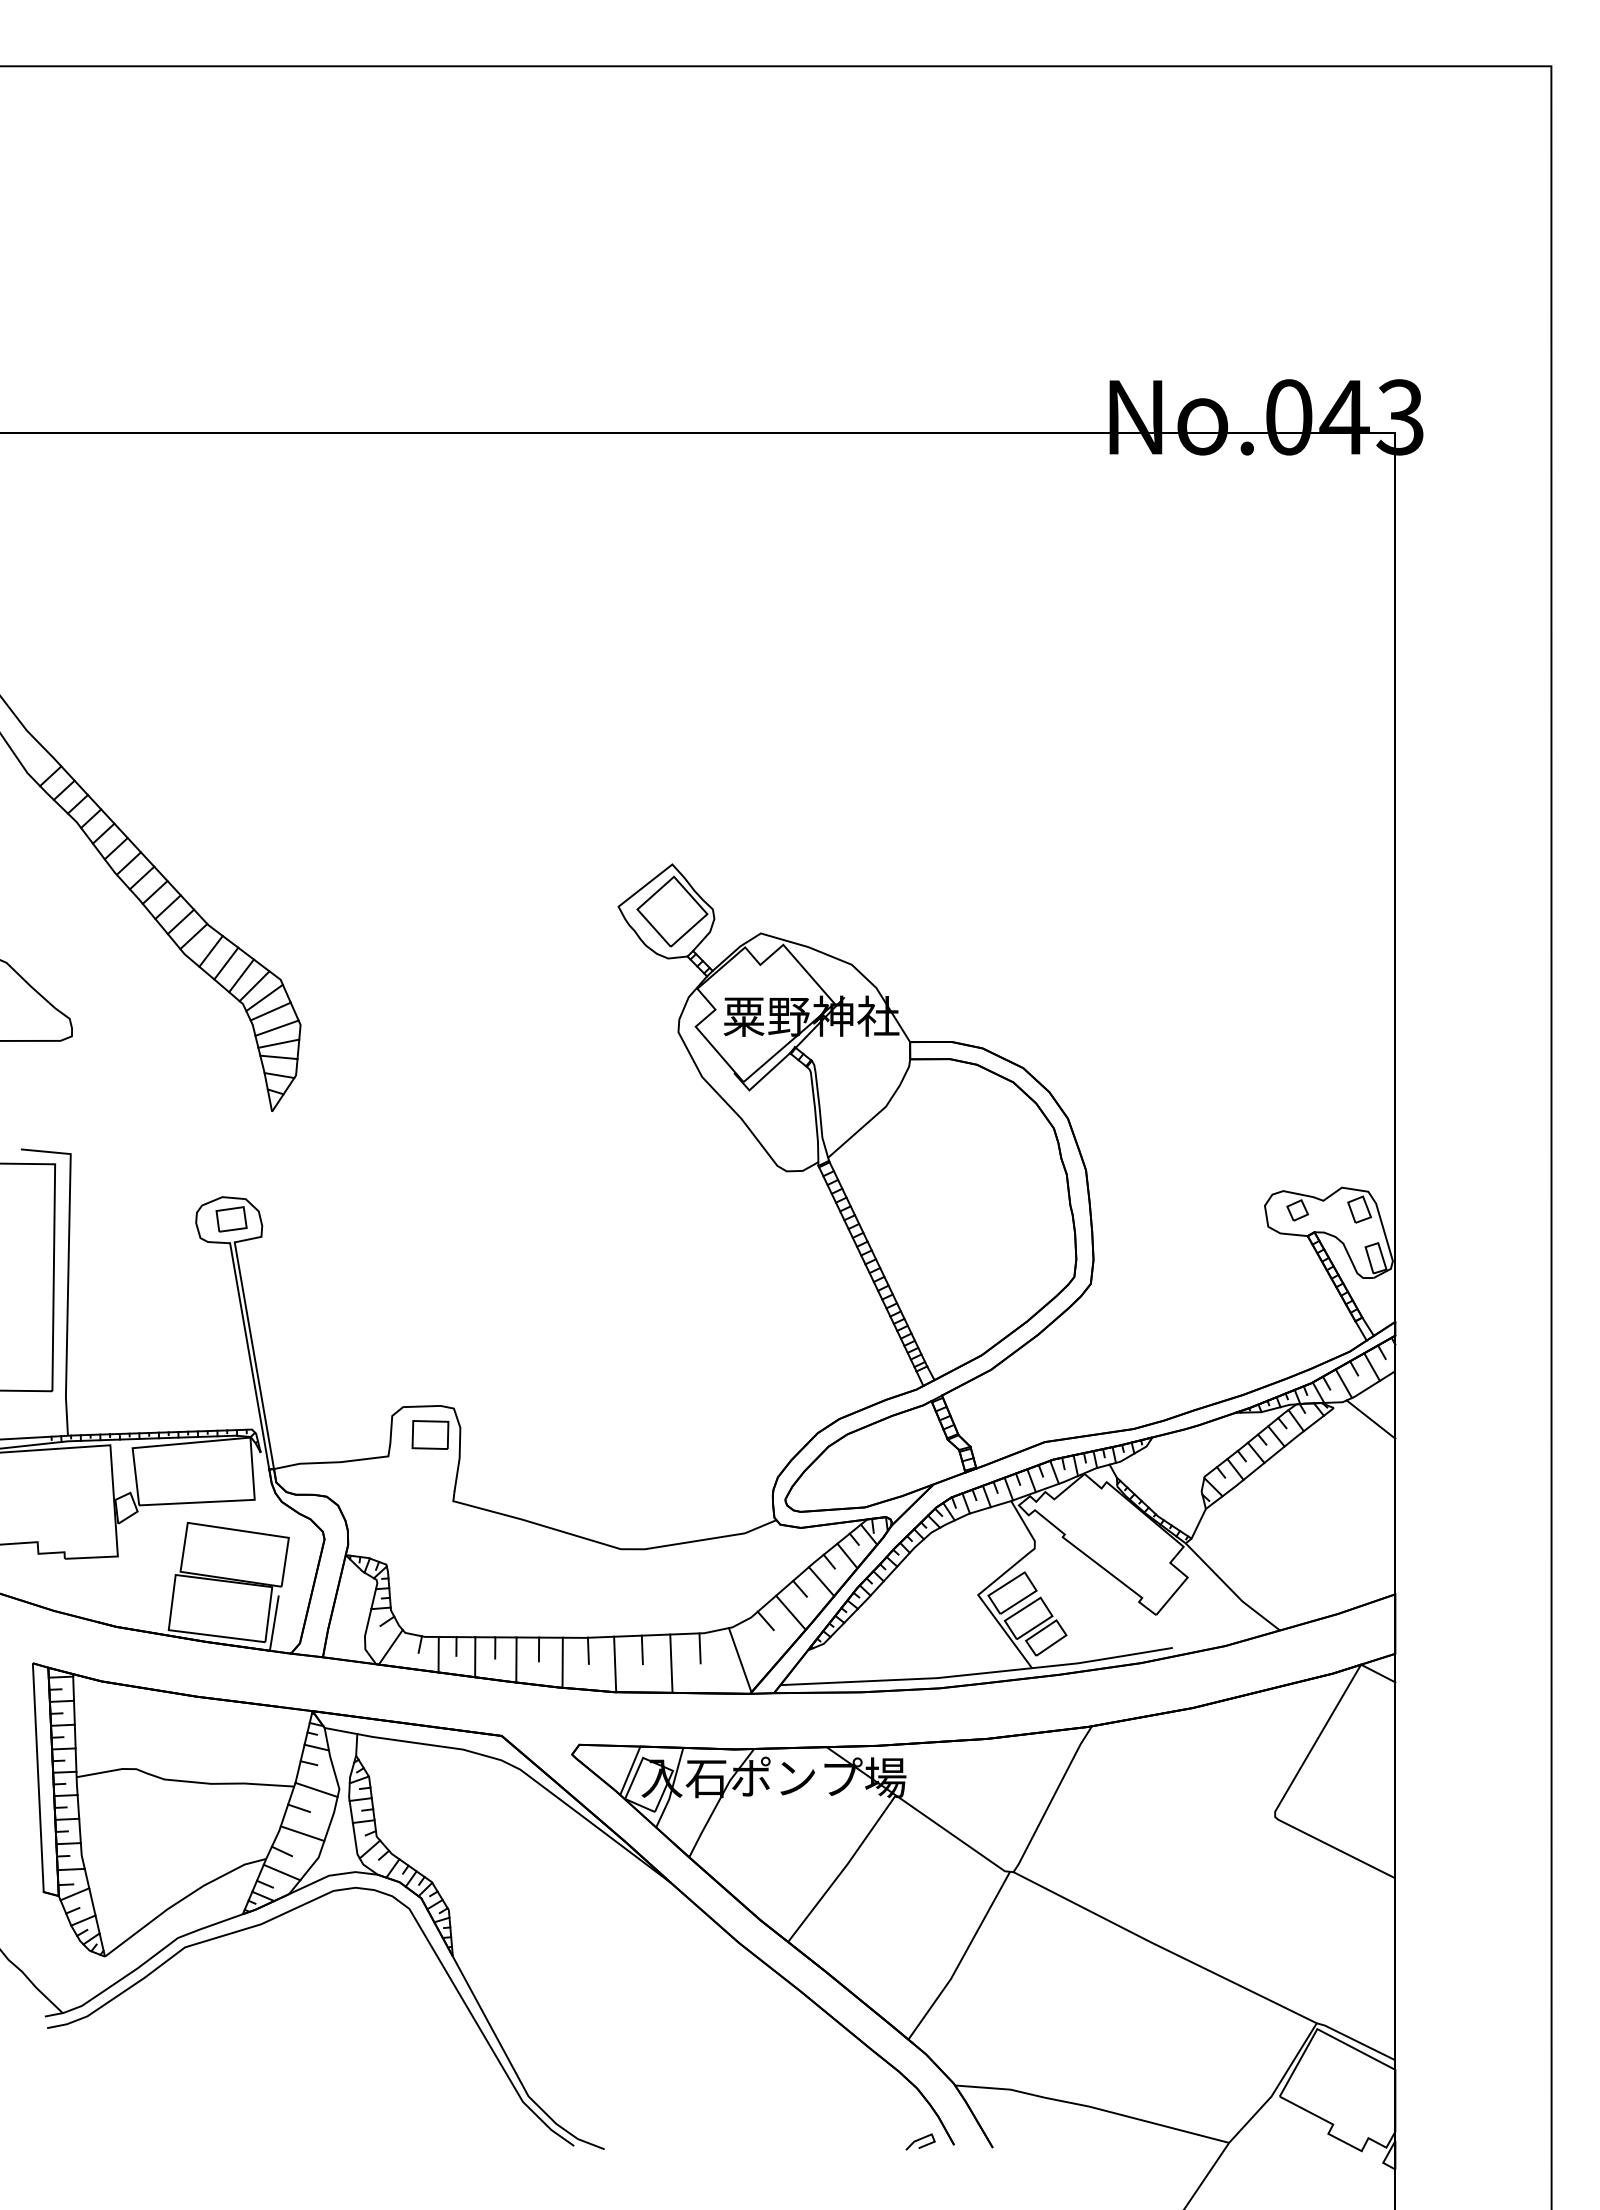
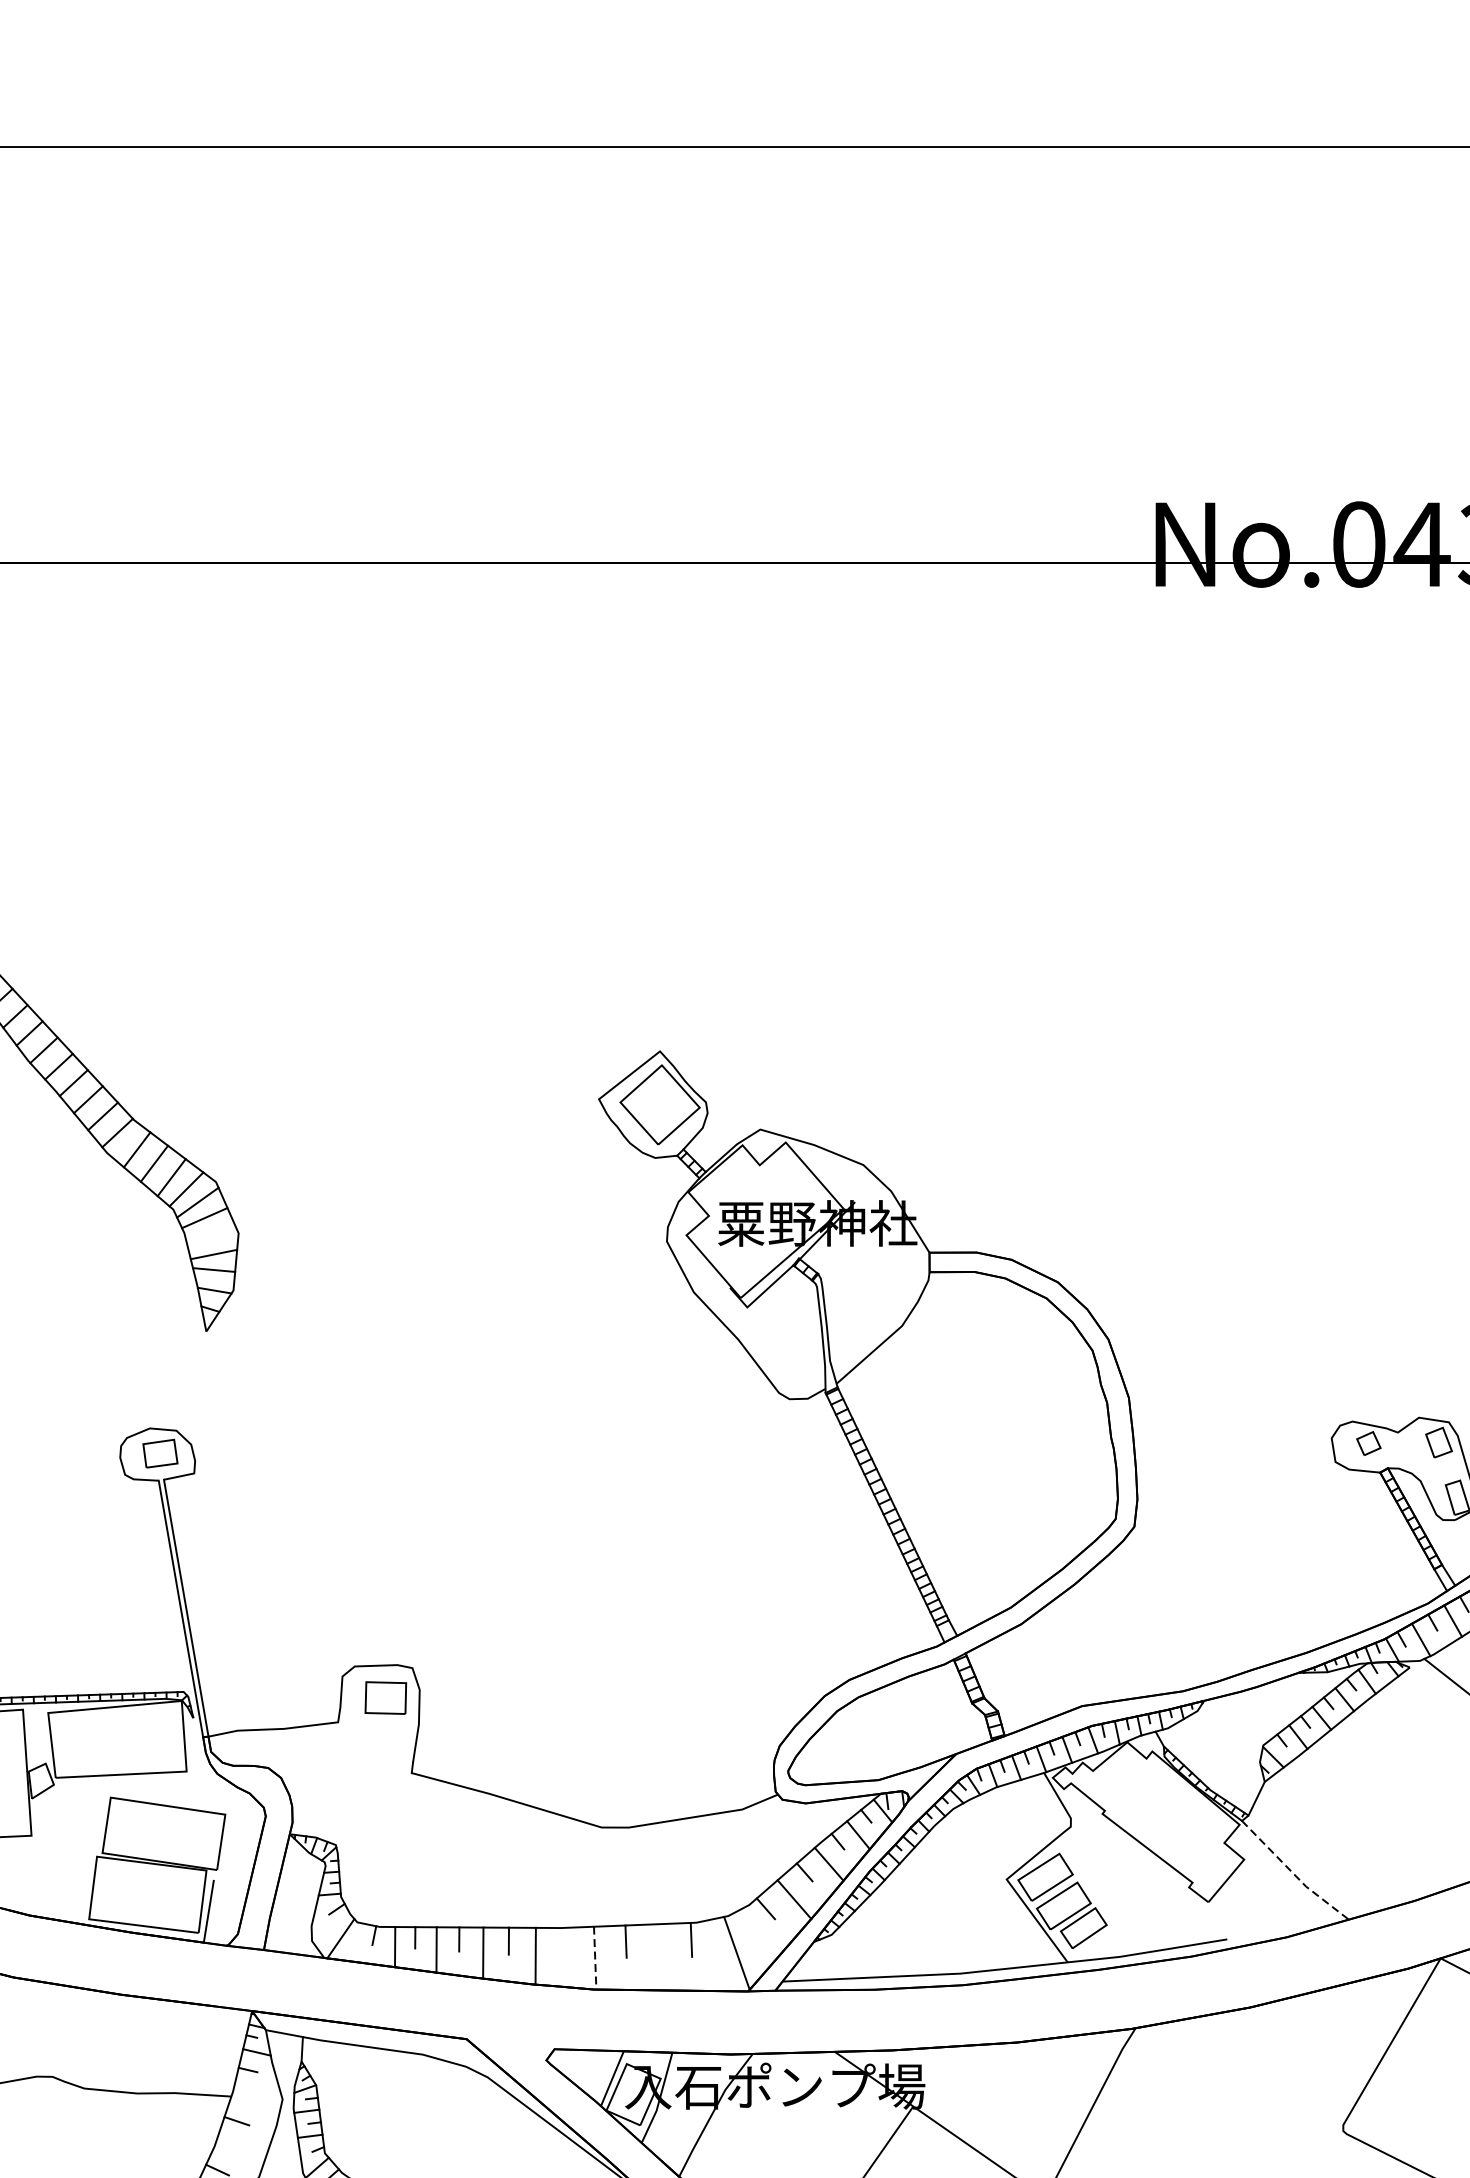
line: (276, 1027) -> (211, 1236), removed
line: (1231, 1589) -> (1293, 1873), solid -> dashed
line: (587, 1650) -> (563, 1942), removed
line: (671, 1663) -> (659, 1957), removed
line: (615, 1664) -> (595, 1958), solid -> dashed
line: (316, 1789) -> (256, 2099), removed
line: (302, 1833) -> (240, 2149), removed

